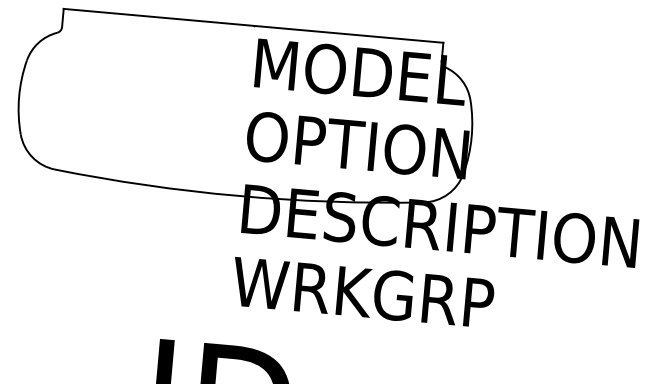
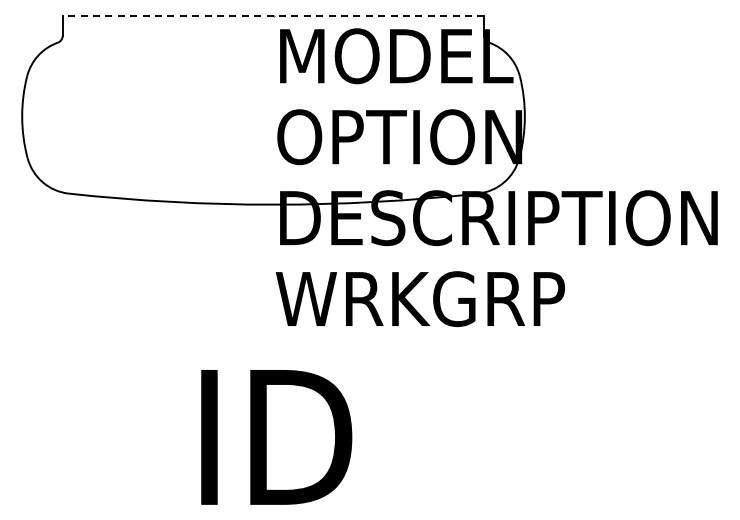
line: (253, 25) -> (273, 15), solid -> dashed

